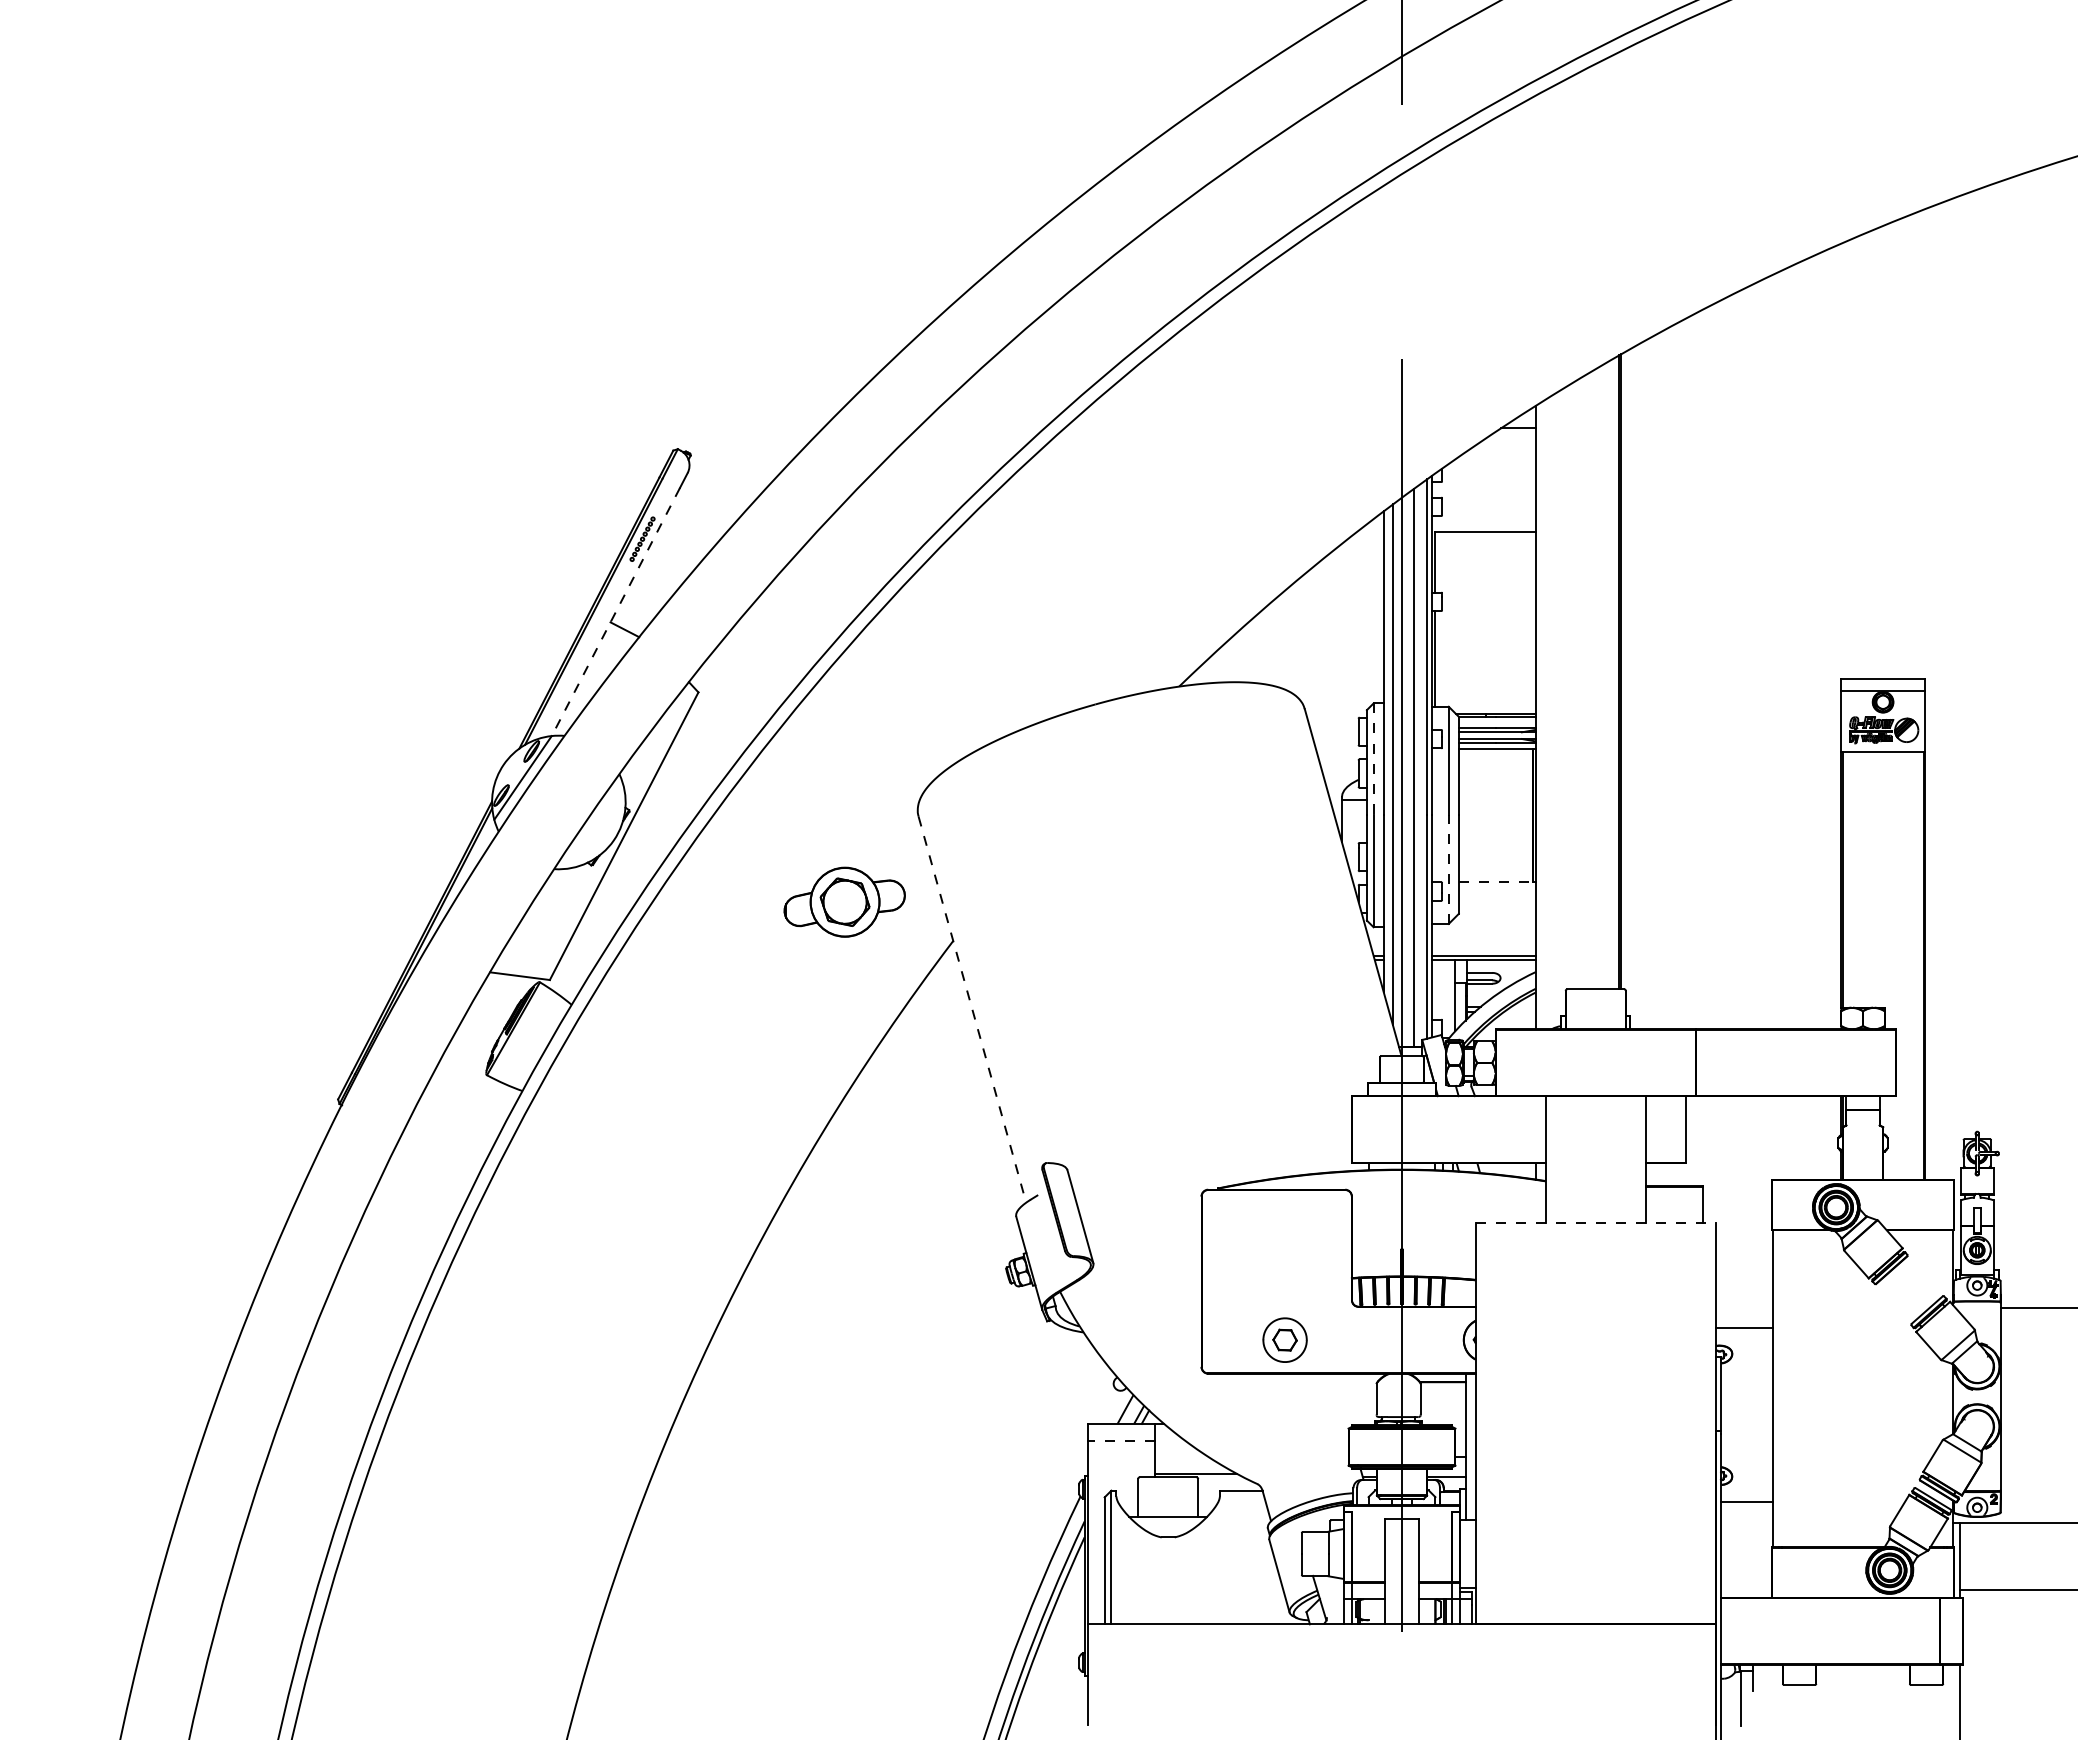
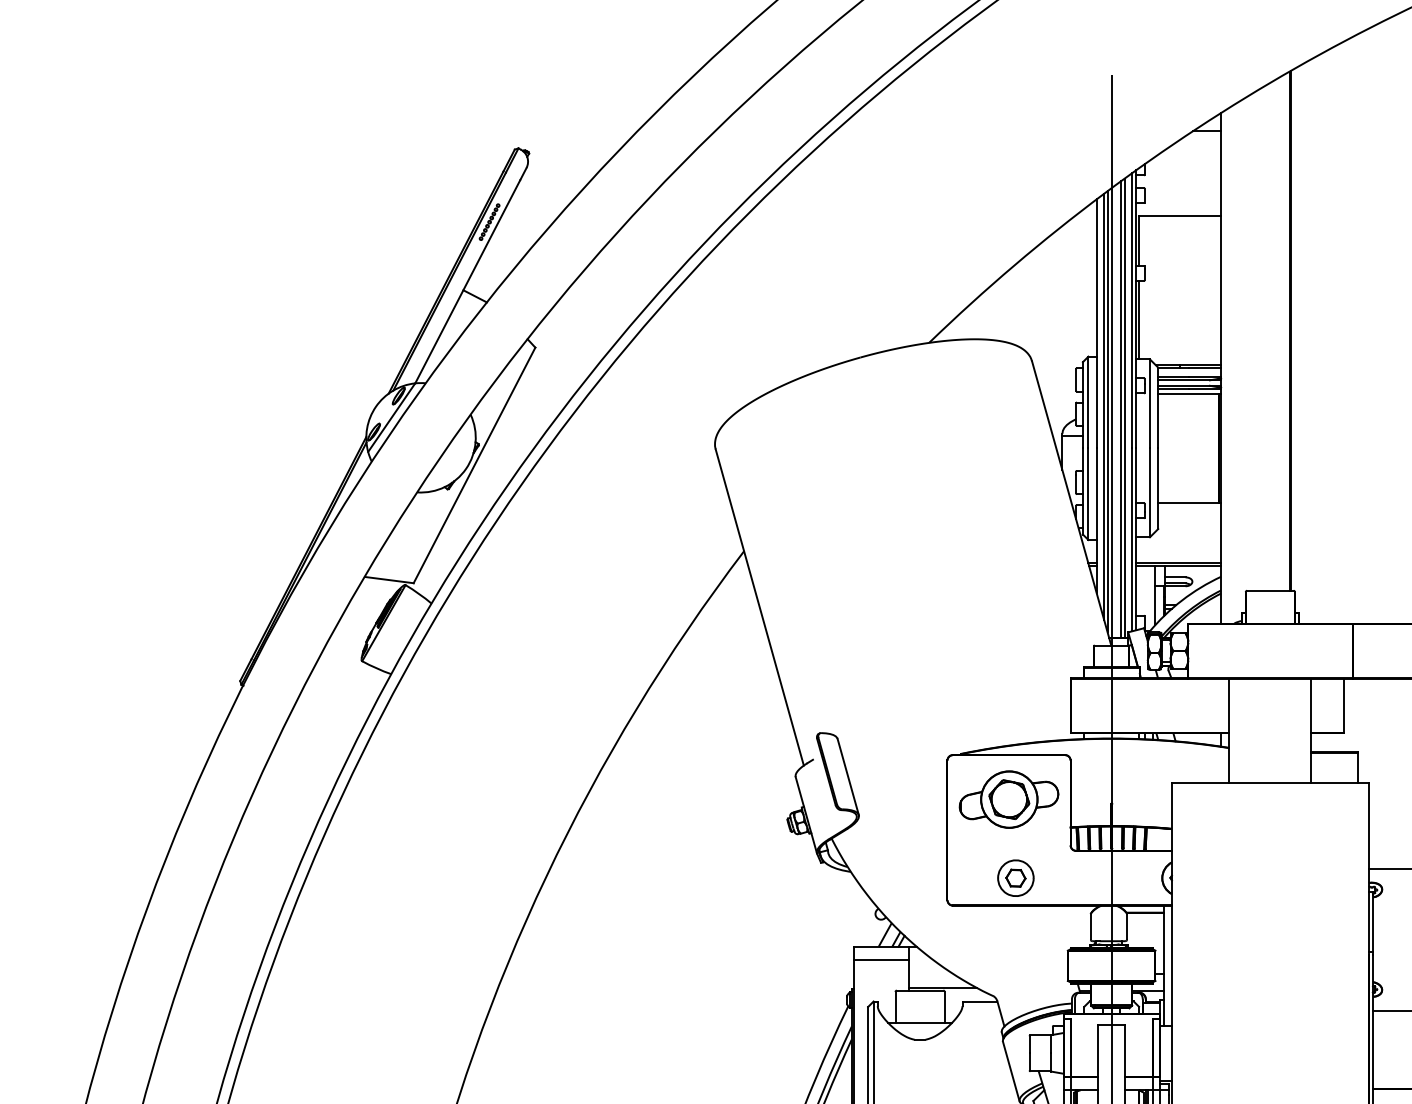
line: (615, 611) -> (467, 281), dashed -> solid
line: (1373, 759) -> (1088, 402), dashed -> solid
line: (1417, 766) -> (1124, 408), added
line: (1397, 770) -> (1107, 411), added
line: (1448, 869) -> (1149, 492), dashed -> solid
line: (1496, 882) -> (1189, 503), dashed -> solid
part: (844, 901) -> (1008, 799), moved
line: (972, 1010) -> (759, 608), dashed -> solid
line: (1596, 1223) -> (1270, 782), dashed -> solid
line: (1120, 1440) -> (881, 960), dashed -> solid

